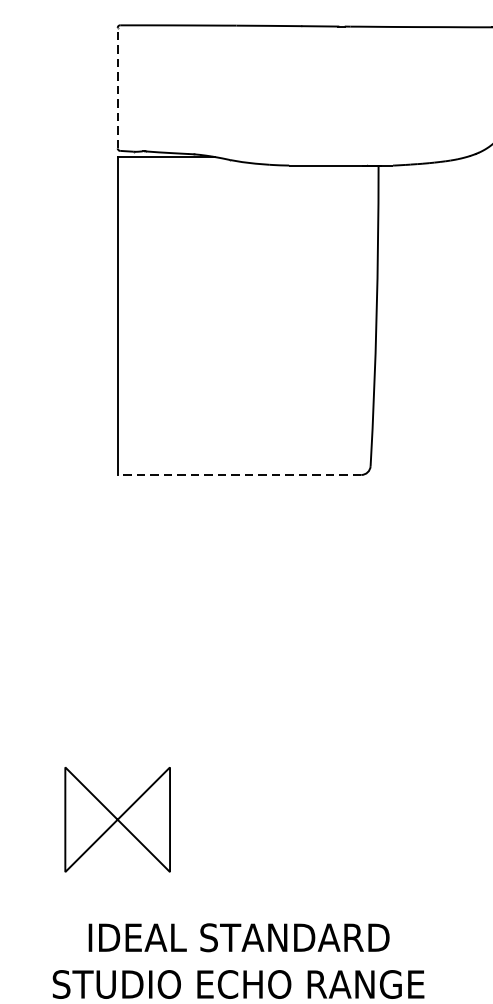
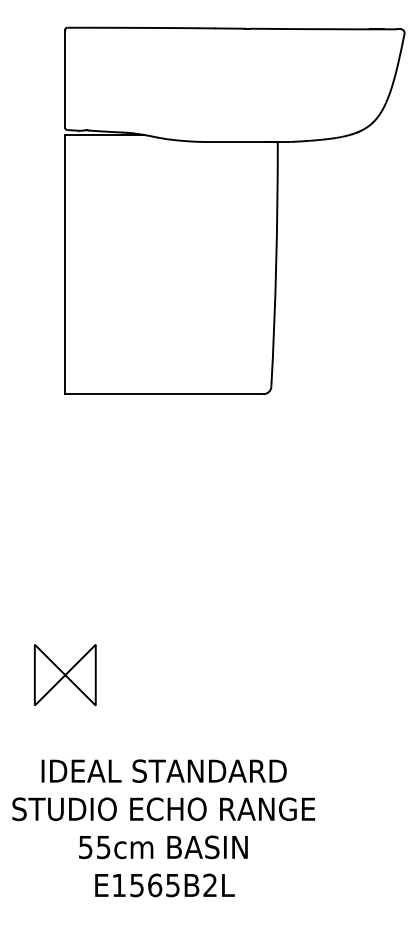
line: (118, 87) -> (65, 78), dashed -> solid
line: (239, 475) -> (164, 394), dashed -> solid
part: (118, 820) -> (65, 675), size x0.71

